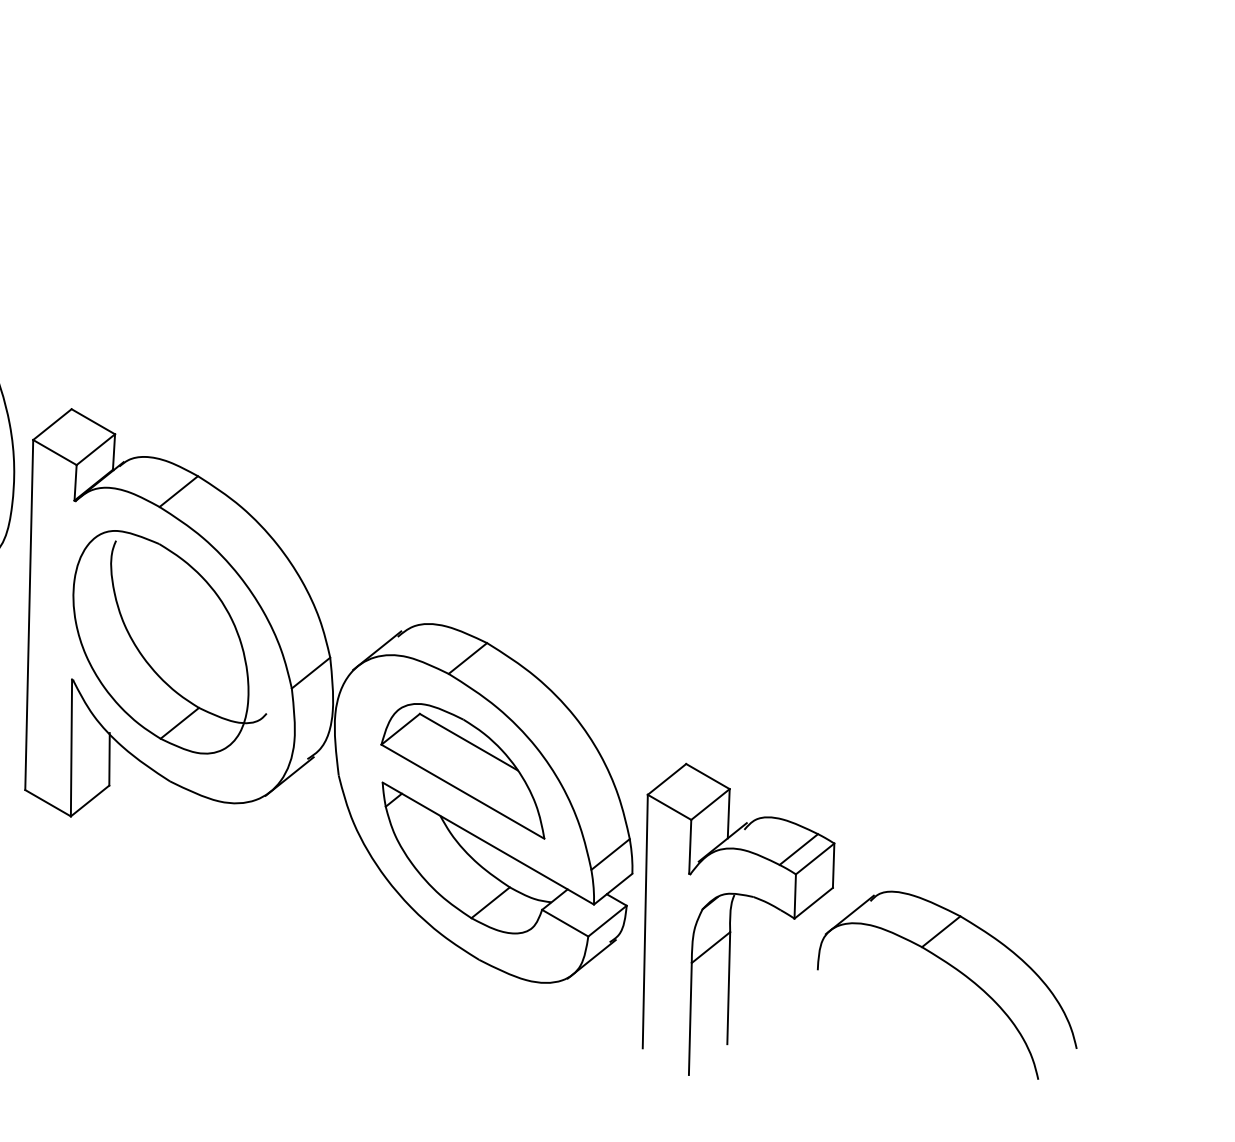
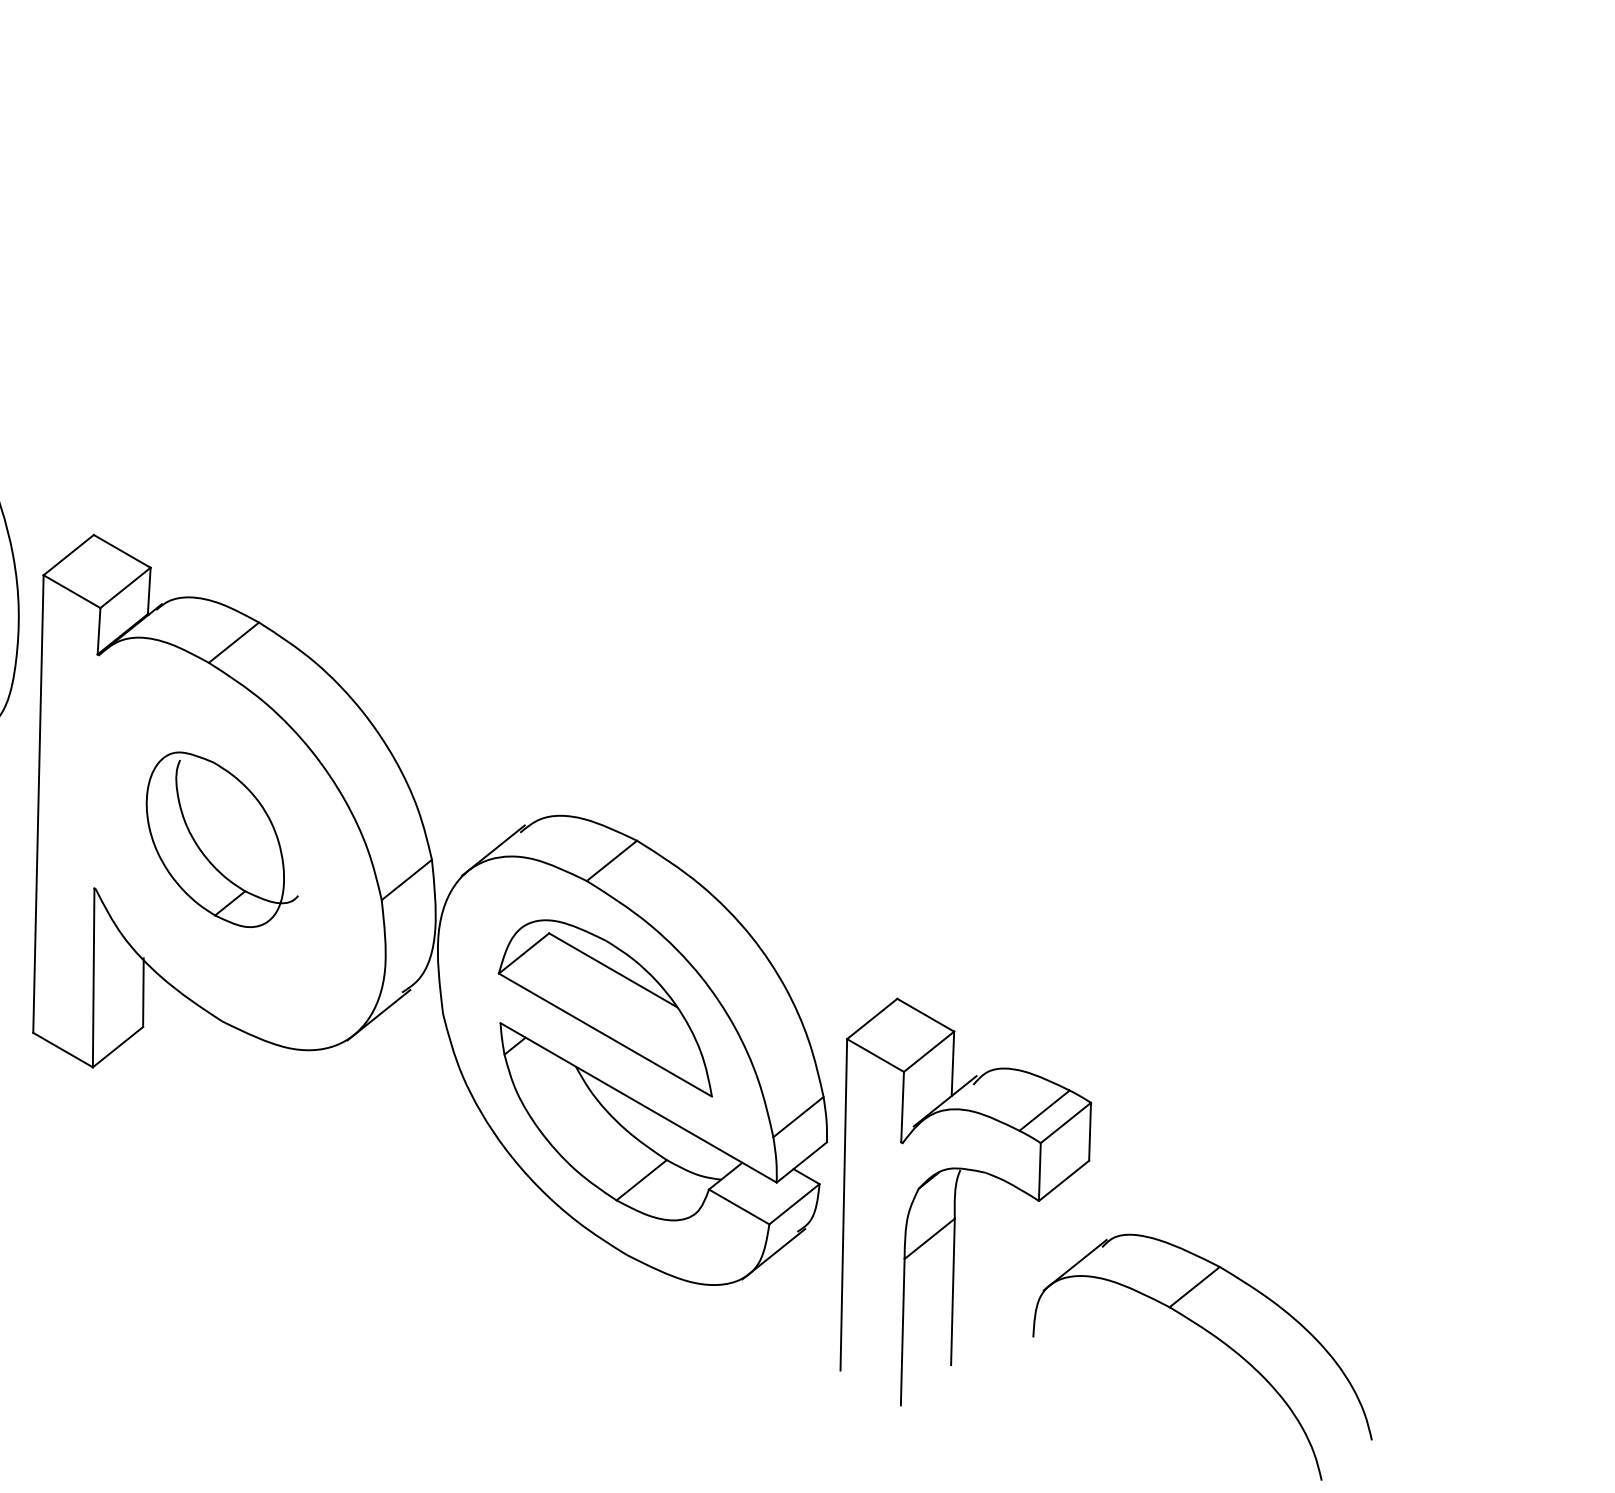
part: (170, 642) -> (222, 839), size x0.6
part: (956, 970) -> (1214, 1337), moved

